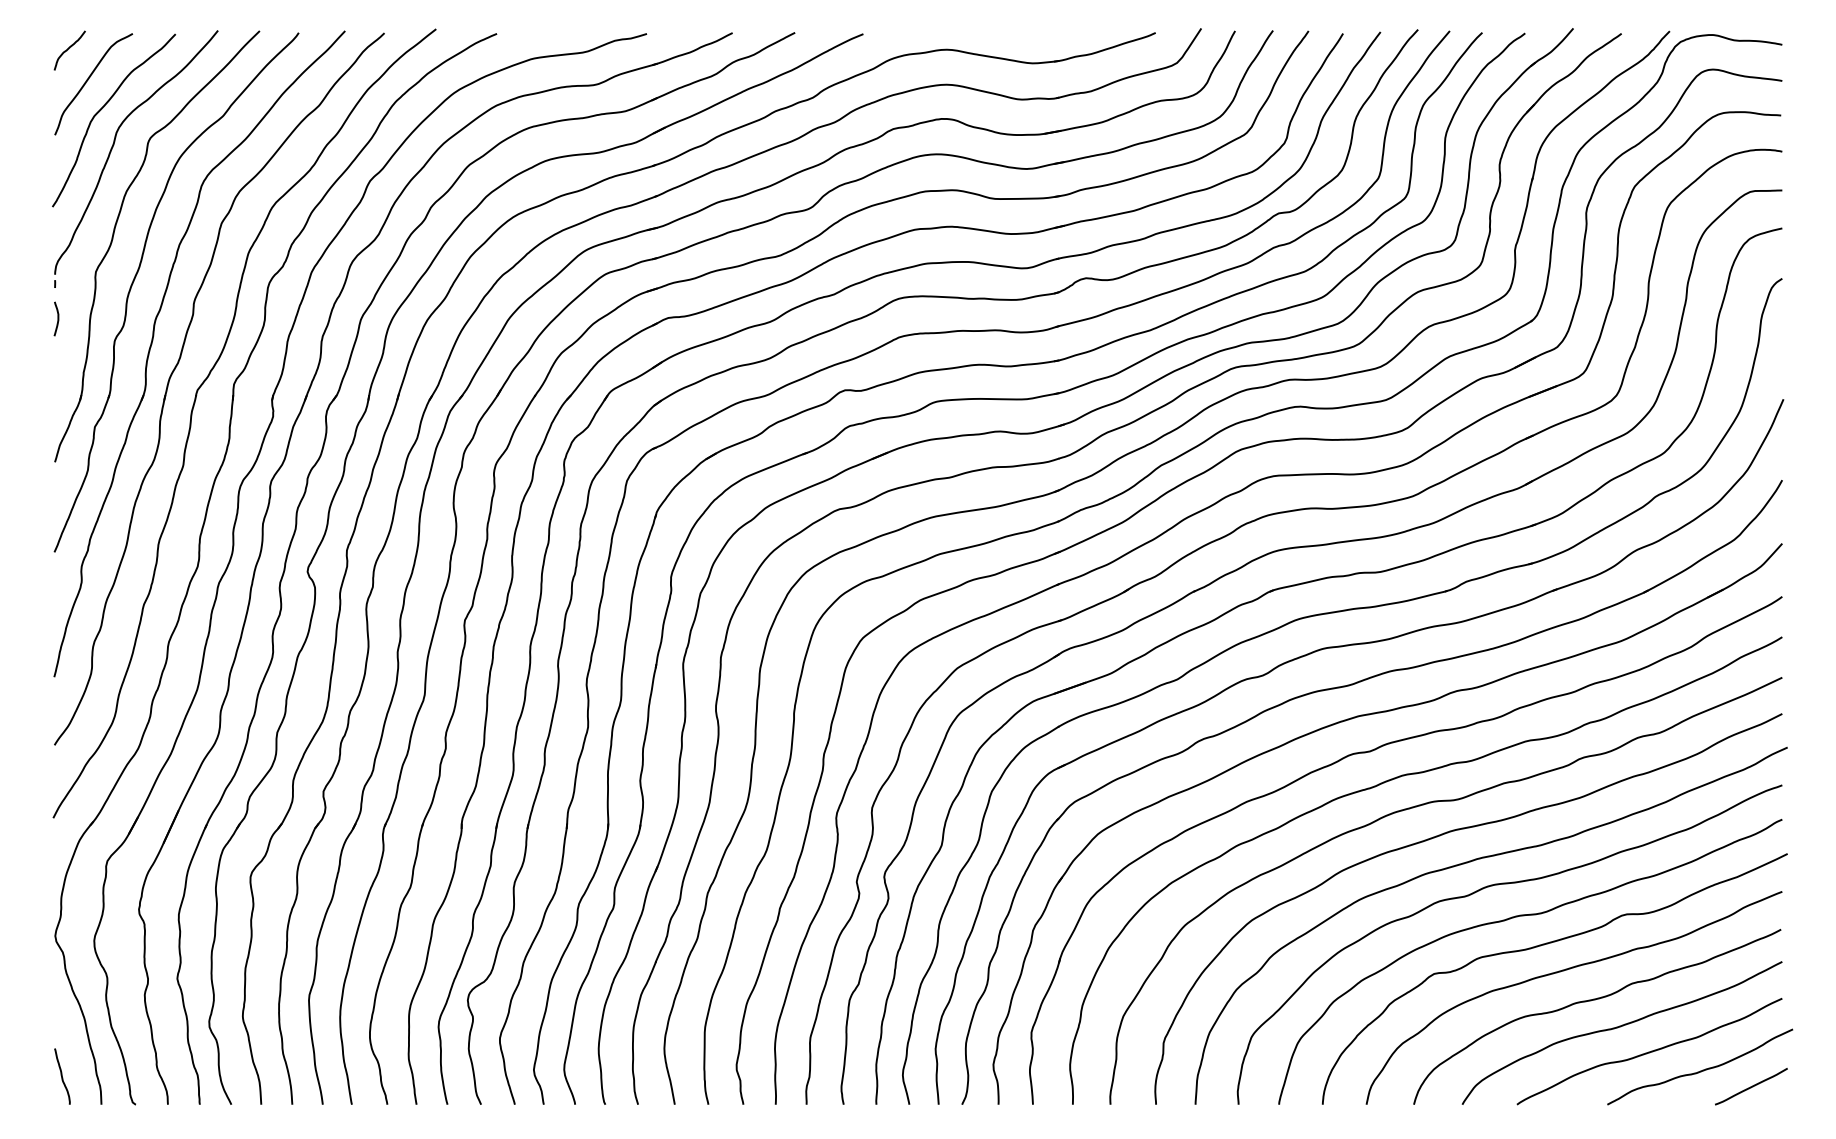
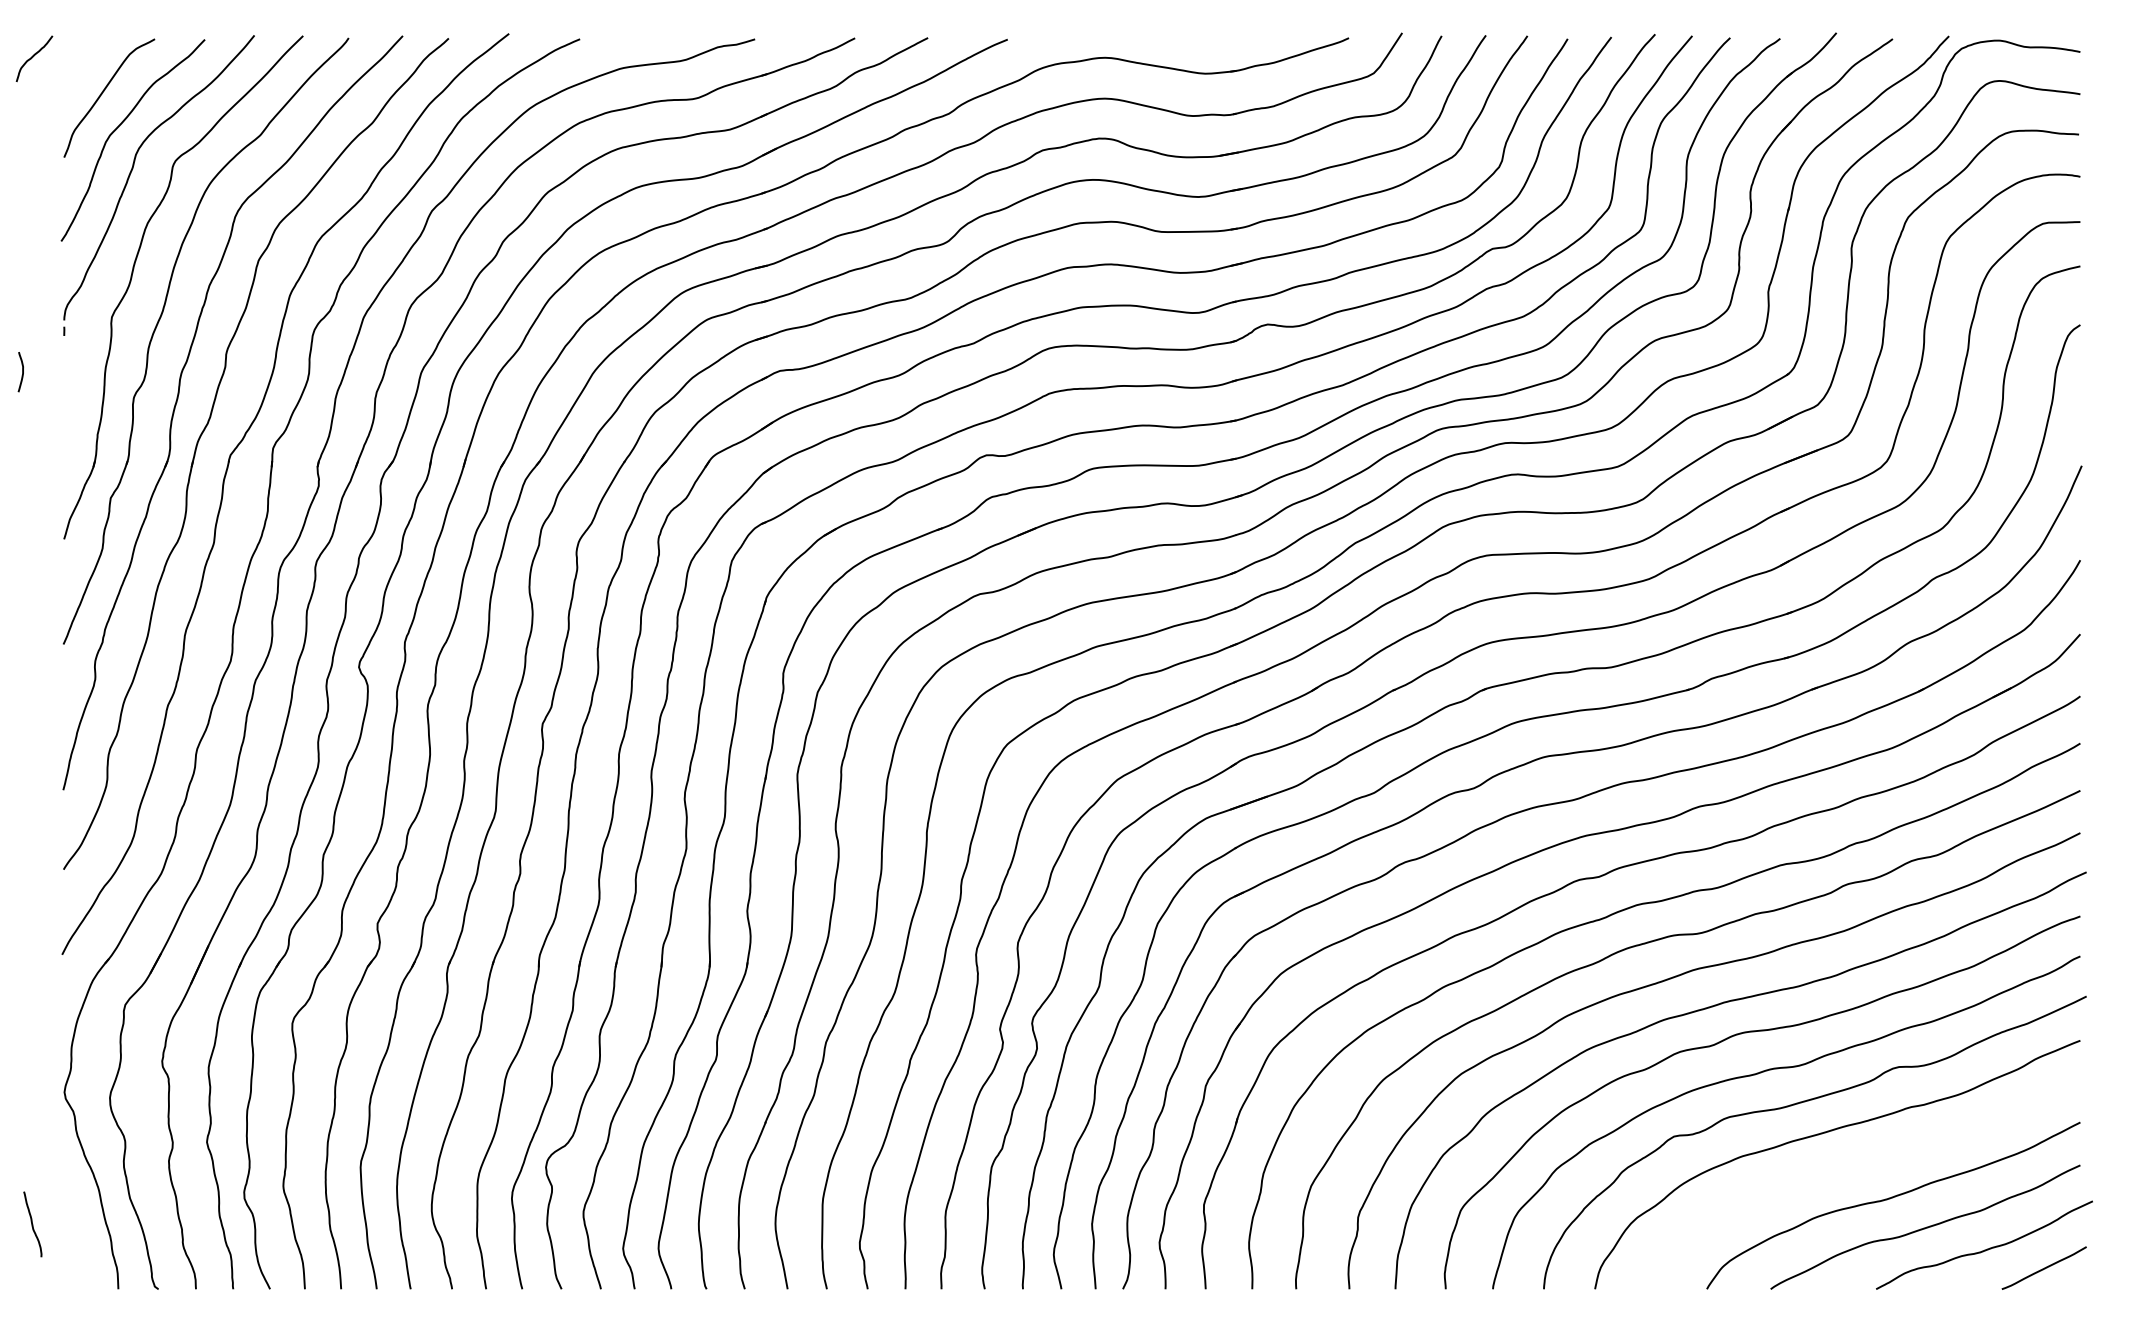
curve: (69, 49) -> (33, 57), moved
curve: (57, 319) -> (22, 372), moved
curve: (1595, 1000) -> (1862, 1167), removed
curve: (62, 1076) -> (32, 1224), moved

